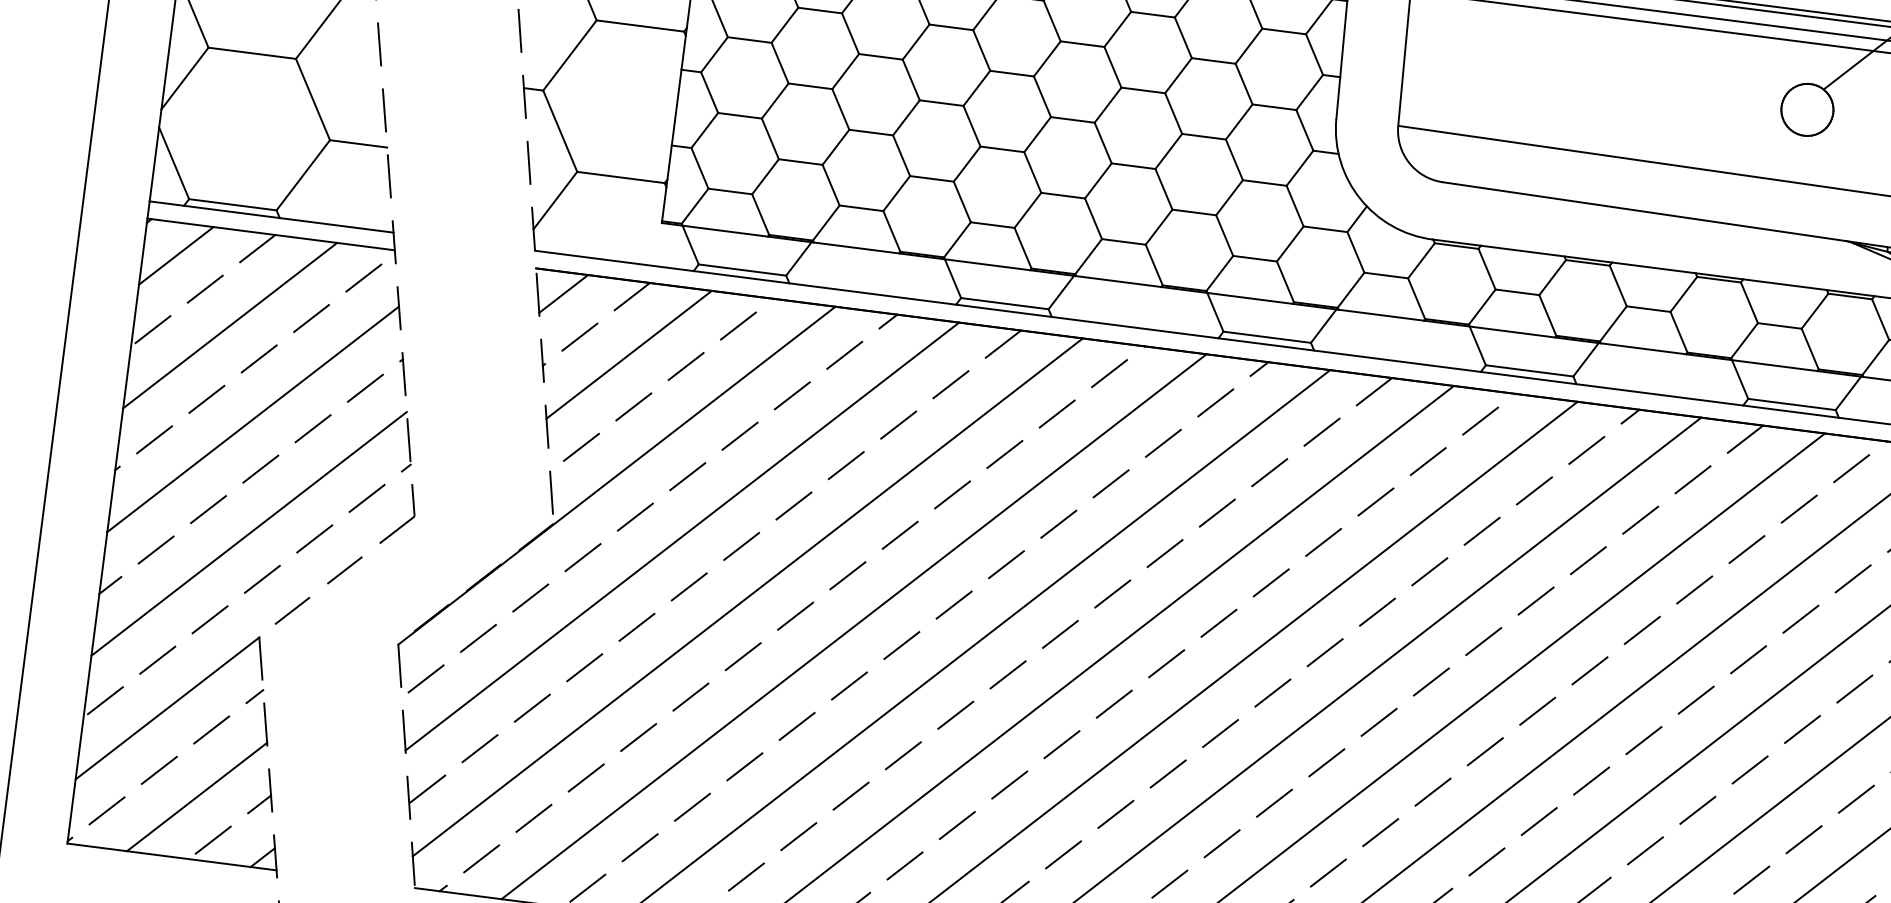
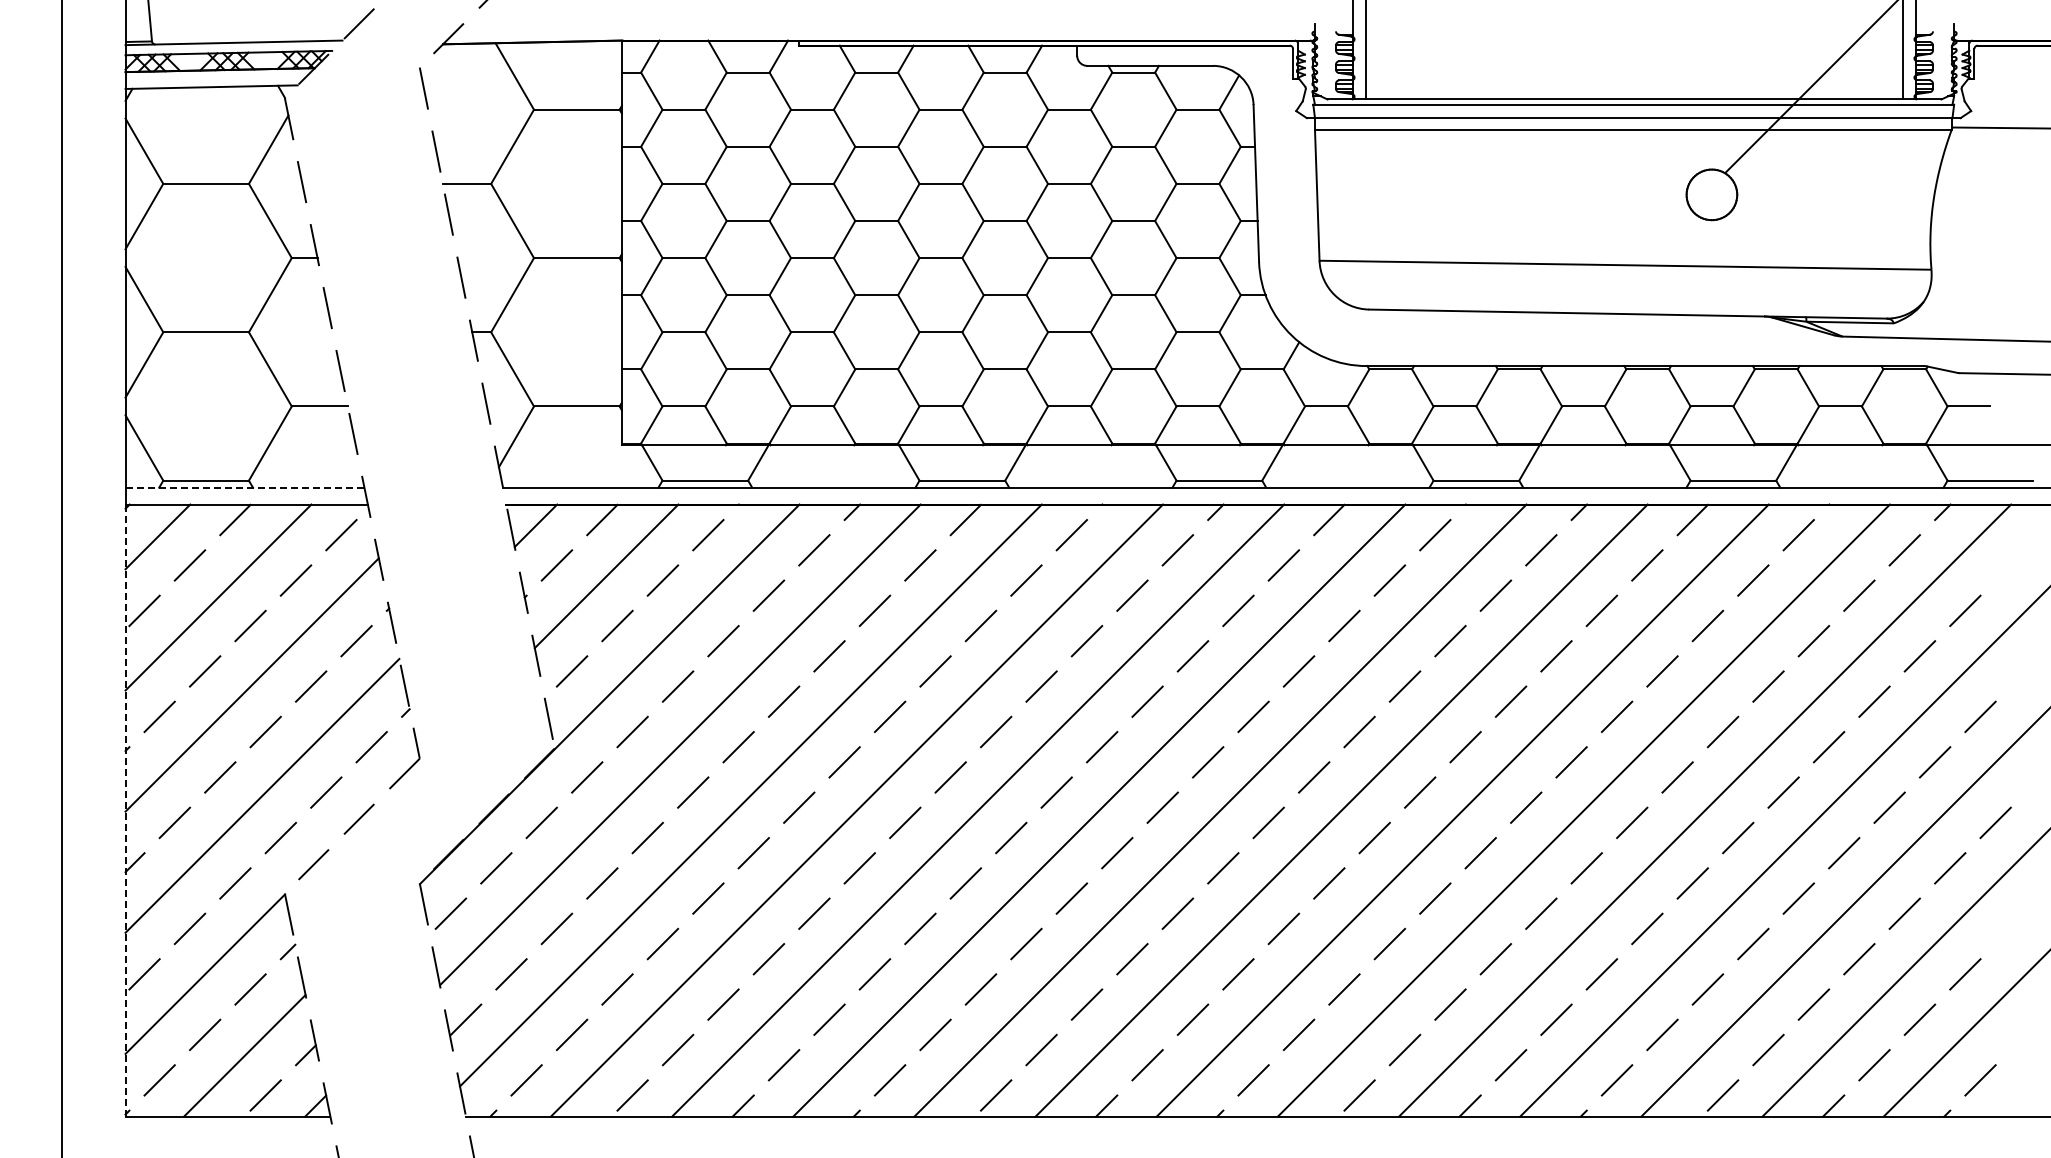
line: (272, 216) -> (245, 487), solid -> dashed
line: (107, 531) -> (125, 811), solid -> dashed

